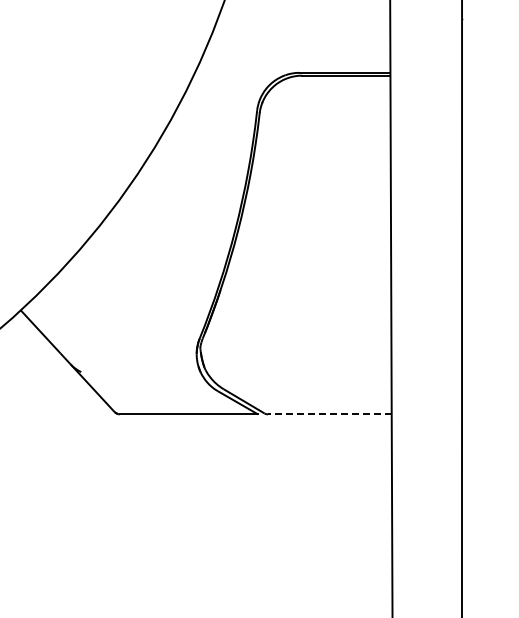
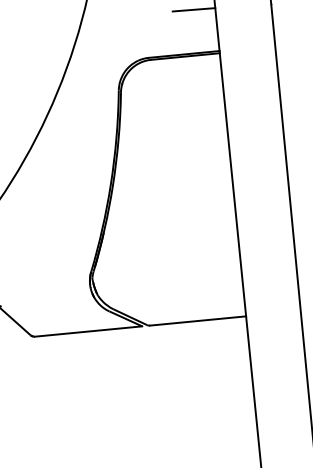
line: (362, 16) -> (193, 9), added
line: (329, 414) -> (197, 321), dashed -> solid

